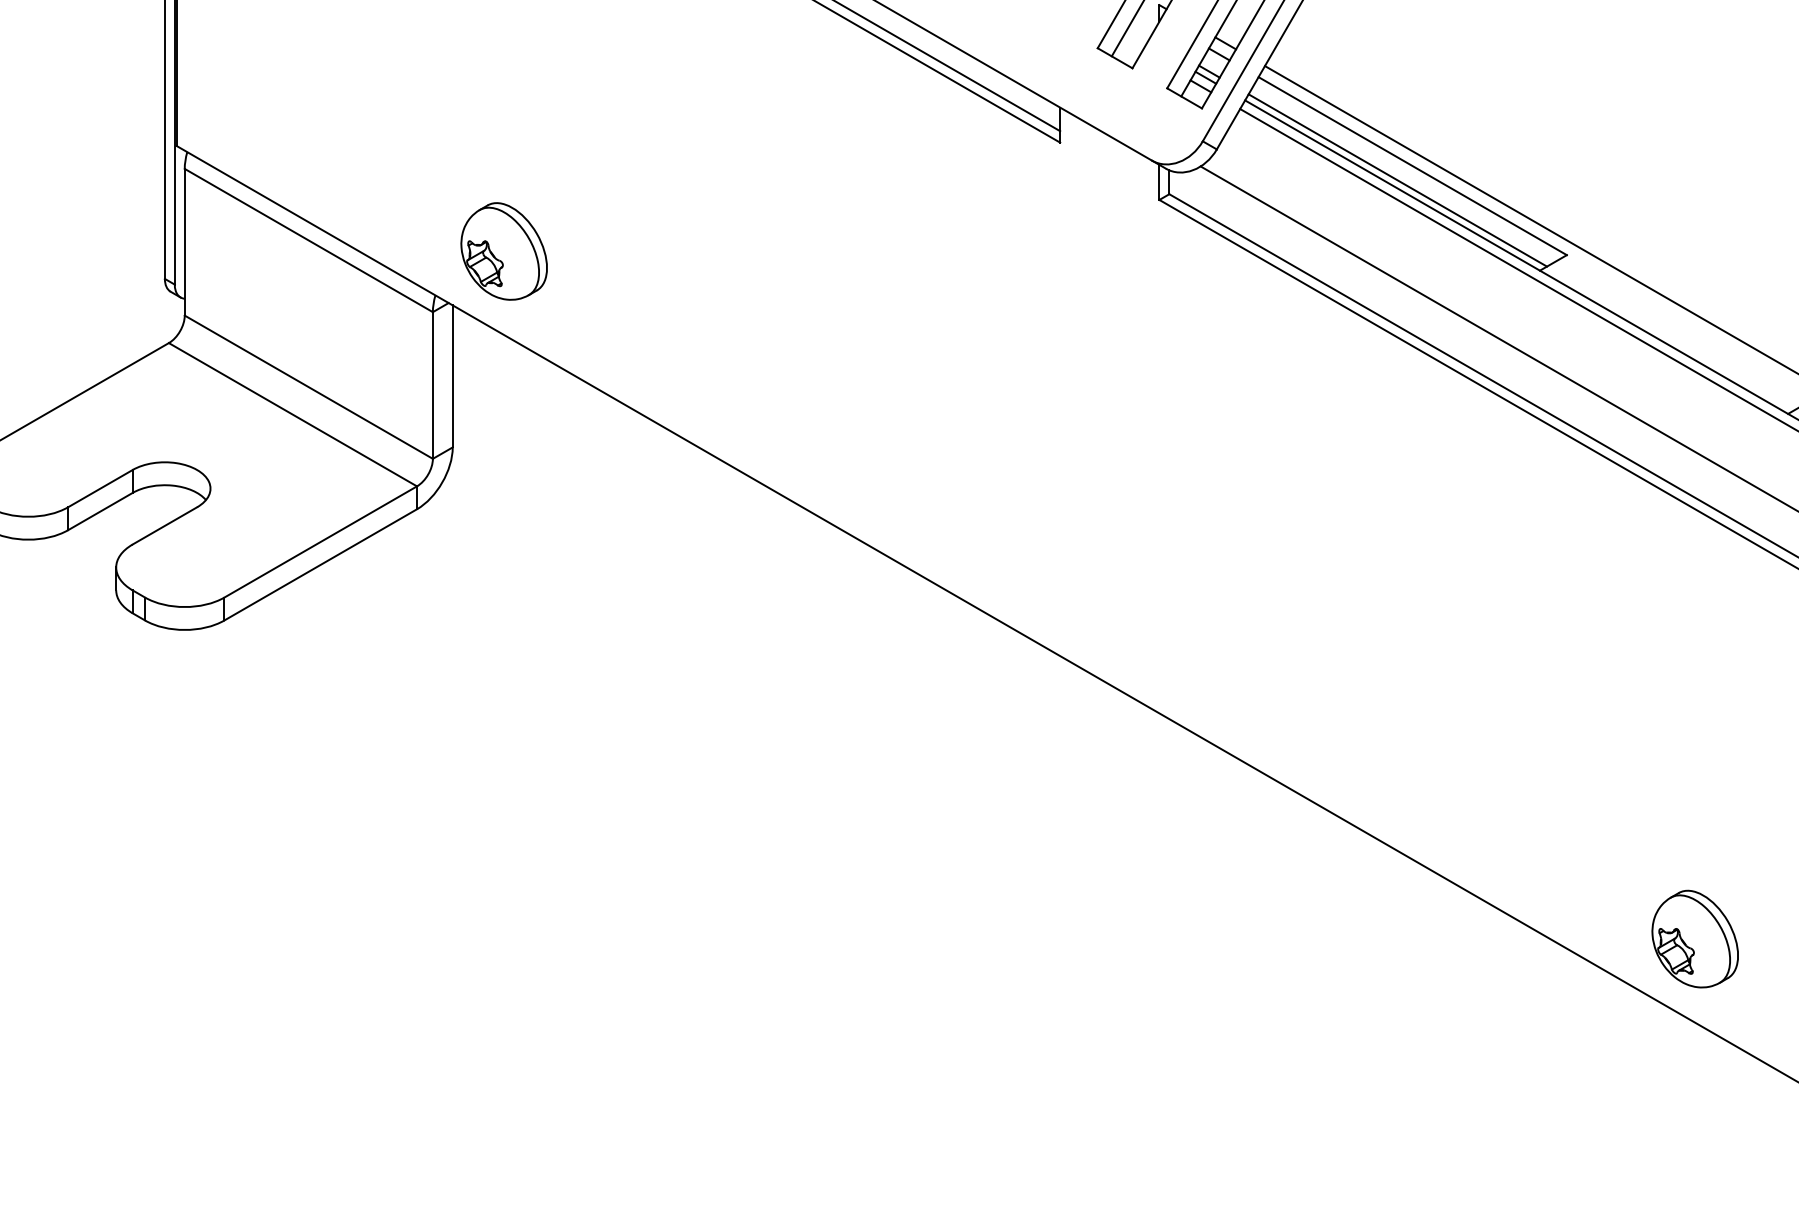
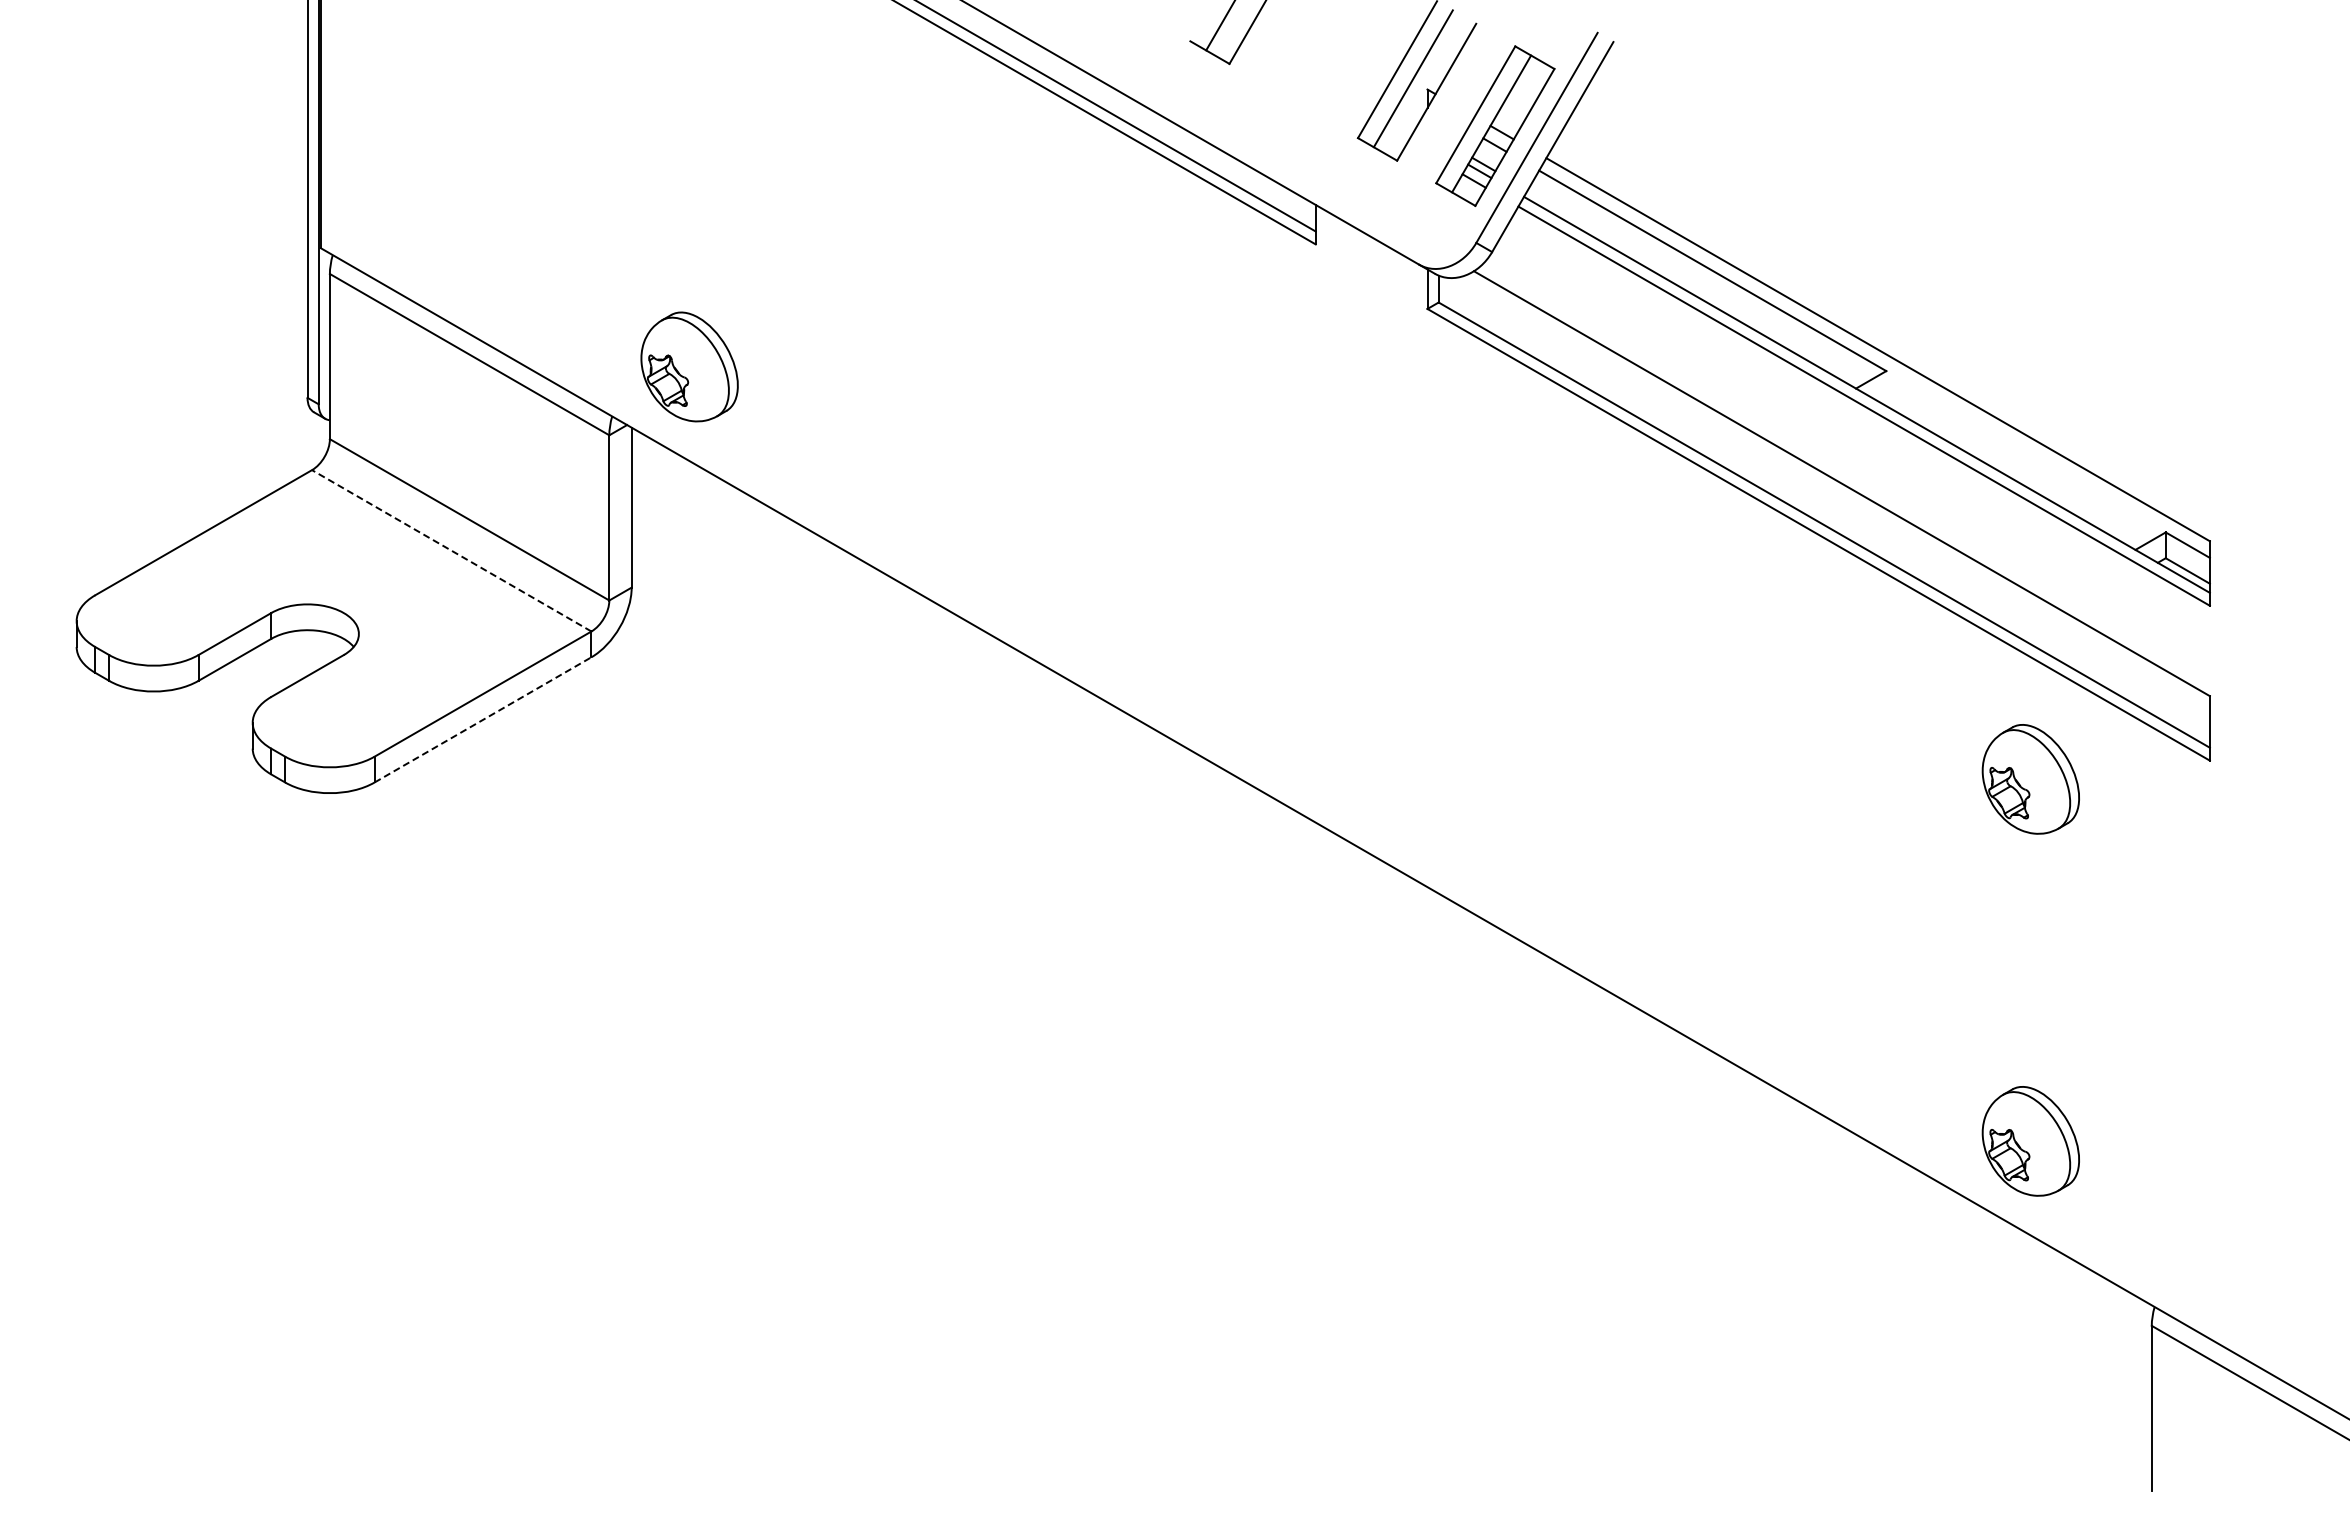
line: (1397, 180) -> (1695, 287), removed
line: (292, 414) -> (451, 550), solid -> dashed
line: (321, 564) -> (483, 719), solid -> dashed
part: (1694, 617) -> (2030, 779), added

